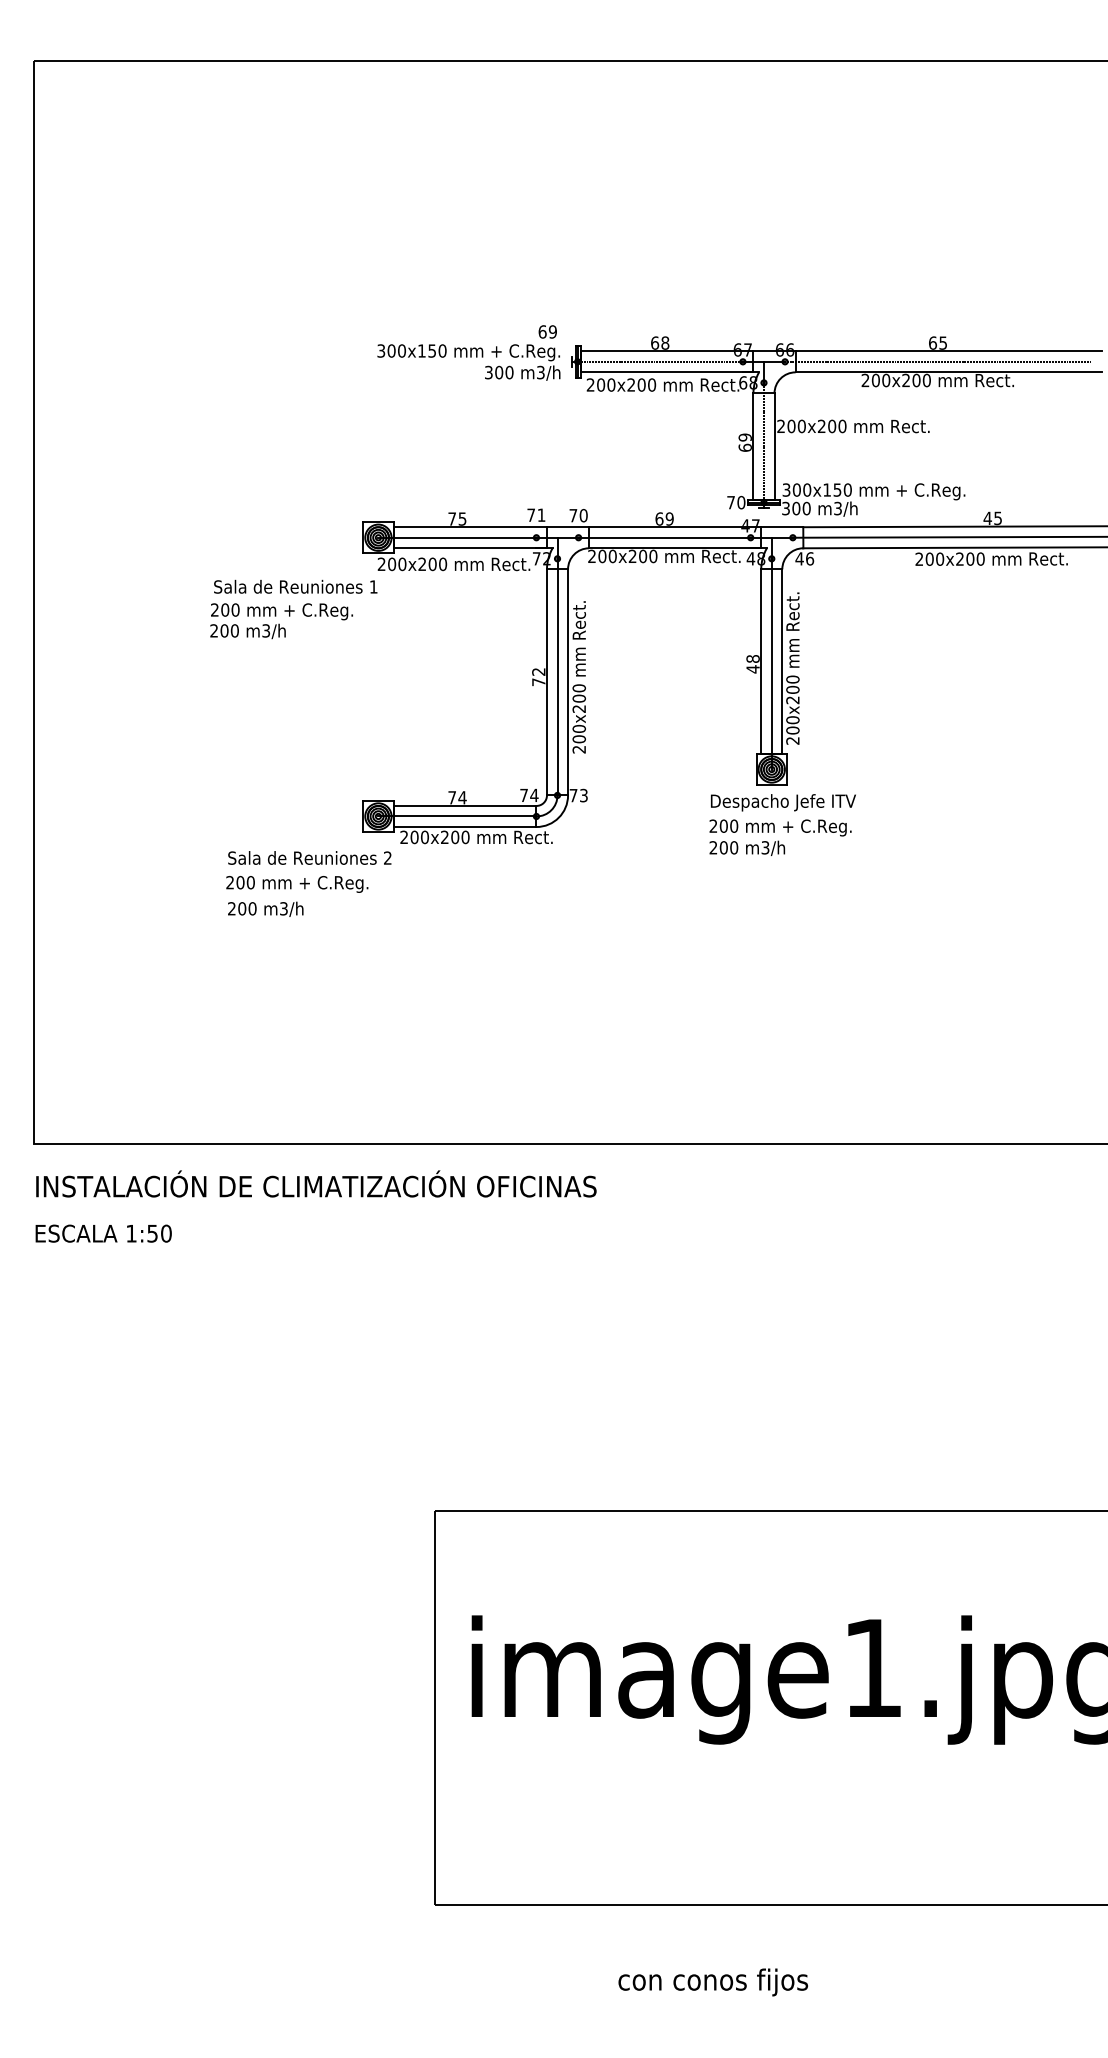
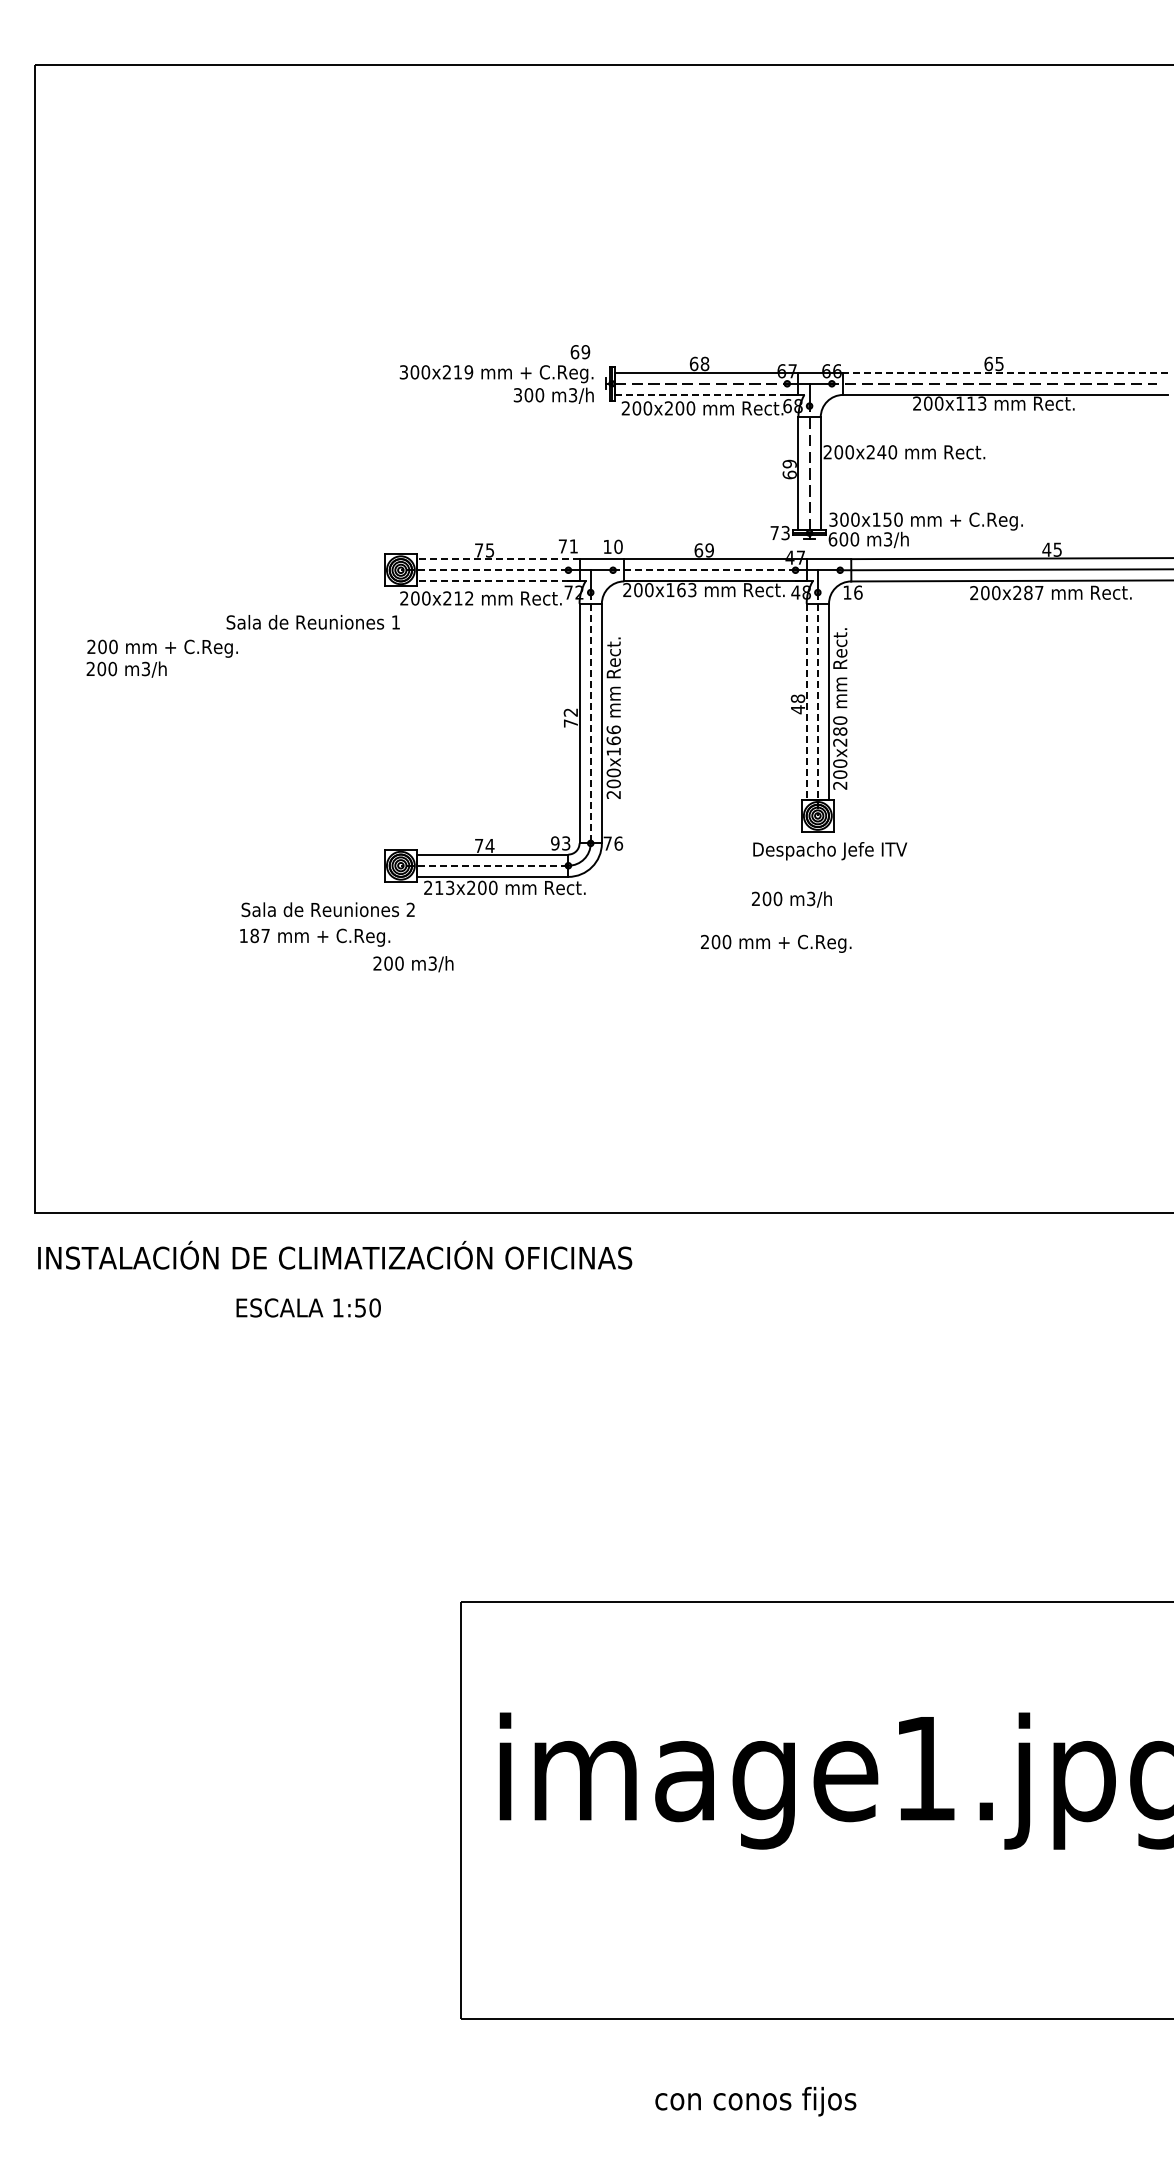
text: (431, 351) -> (457, 372), 300x150 -> 300x219
line: (947, 351) -> (1004, 372), solid -> dashed
line: (666, 371) -> (706, 394), solid -> dashed
text: (916, 380) -> (971, 403), 200x200 -> 200x113
text: (831, 426) -> (881, 452), 200x200 -> 200x240
text: (741, 503) -> (785, 533), 70 -> 73
text: (785, 508) -> (832, 539), 300 -> 600
text: (573, 515) -> (607, 546), 70 -> 10
line: (469, 527) -> (497, 559), solid -> dashed
line: (457, 537) -> (484, 570), solid -> dashed
line: (663, 537) -> (703, 570), solid -> dashed
line: (469, 548) -> (497, 581), solid -> dashed
text: (643, 556) -> (681, 590), 200x200 -> 200x163
text: (798, 558) -> (846, 592), 46 -> 16
text: (975, 558) -> (1033, 592), 200x200 -> 200x287
text: (437, 564) -> (463, 598), 200x200 -> 200x212
text: (280, 620) -> (161, 658), moved
line: (761, 661) -> (806, 701), solid -> dashed
line: (771, 664) -> (817, 704), solid -> dashed
line: (557, 677) -> (590, 718), solid -> dashed
text: (793, 689) -> (840, 731), 200x200 -> 200x280
text: (579, 698) -> (613, 740), 200x200 -> 200x166
text: (528, 795) -> (560, 843), 74 -> 93
text: (583, 795) -> (618, 843), 73 -> 76
line: (457, 816) -> (484, 865), solid -> dashed
text: (780, 827) -> (776, 943), moved
text: (419, 837) -> (444, 887), 200x200 -> 213x200
text: (240, 882) -> (254, 935), 200 -> 187
text: (265, 909) -> (413, 964), moved
text: (103, 1233) -> (308, 1307), moved

